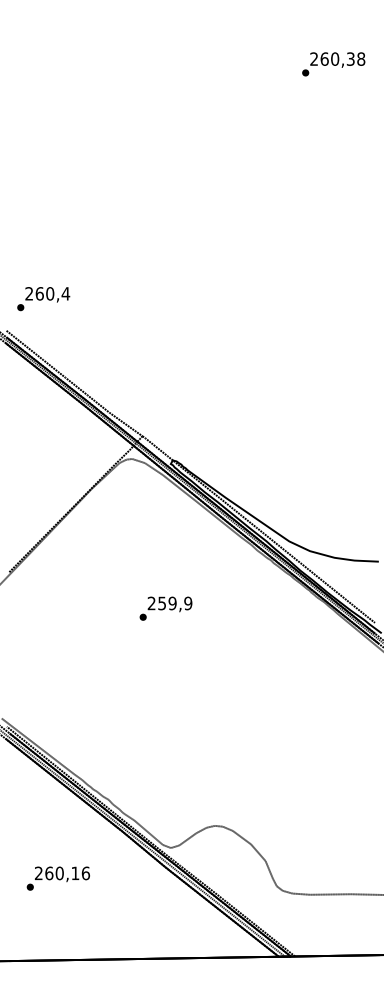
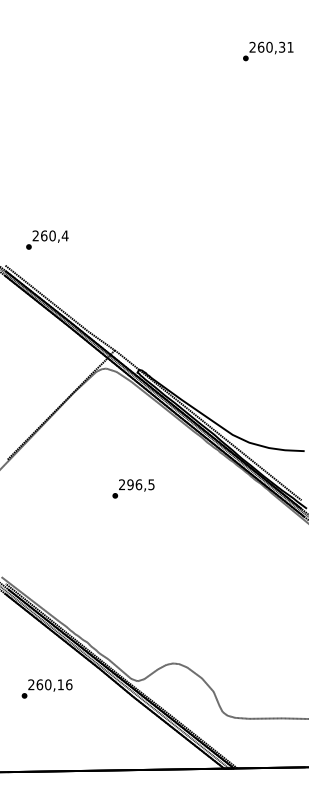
text: (361, 58) -> (290, 46), 260,38 -> 260,31
text: (43, 299) -> (47, 240), moved
text: (175, 603) -> (141, 484), 259,9 -> 296,5
text: (57, 878) -> (46, 688), moved

